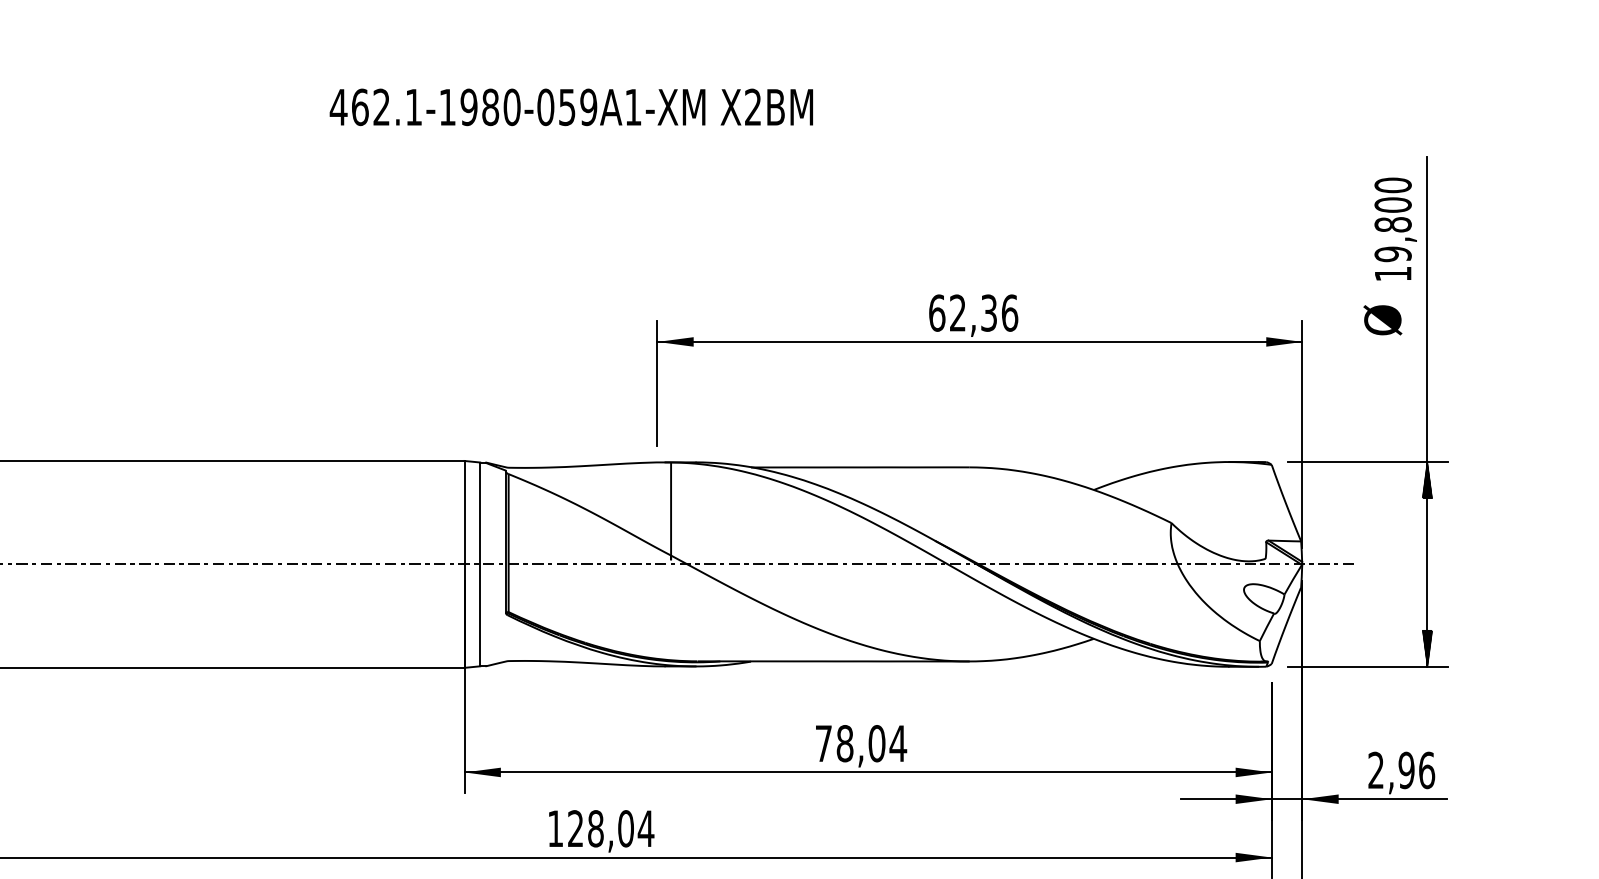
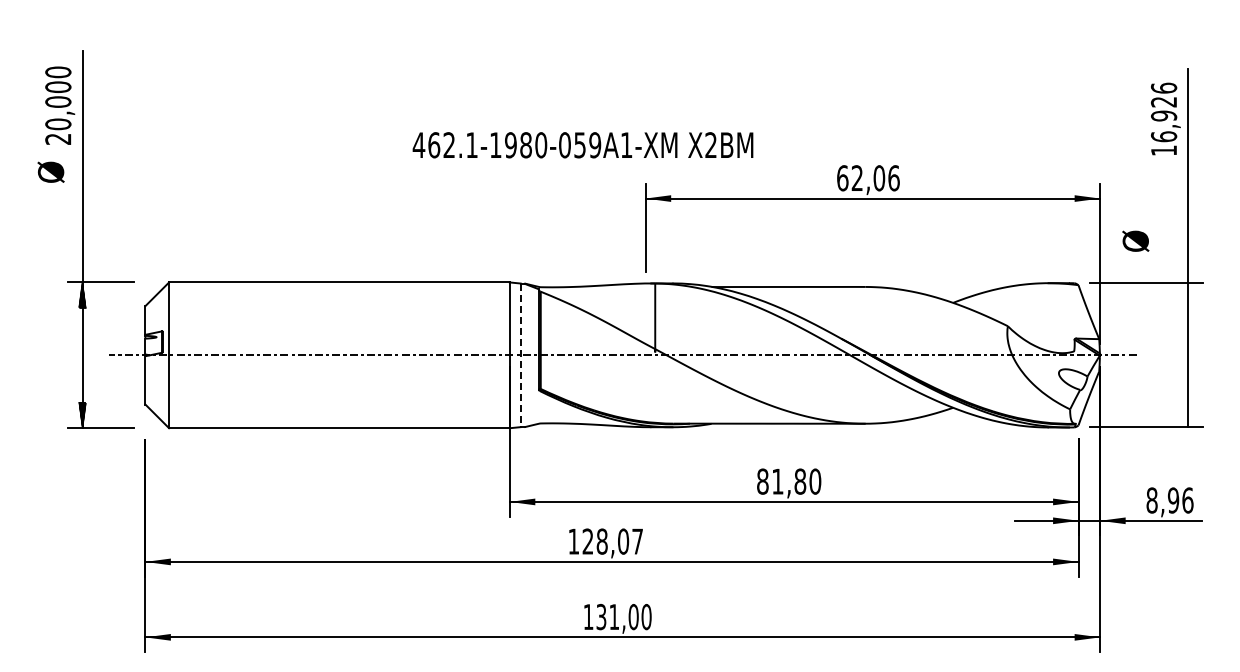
text: (570, 107) -> (582, 145), moved
text: (1392, 219) -> (1163, 112), 19,800 -> 16,926
text: (989, 313) -> (879, 178), 62,36 -> 62,06
text: (1382, 319) -> (1135, 240), moved
hatch: (1426, 479) -> (1187, 295), removed
line: (479, 564) -> (520, 355), solid -> dashed
hatch: (1426, 648) -> (1187, 414), removed
text: (861, 743) -> (789, 481), 78,04 -> 81,80
text: (1375, 770) -> (1151, 500), 2,96 -> 8,96
text: (645, 828) -> (637, 541), 128,04 -> 128,07

